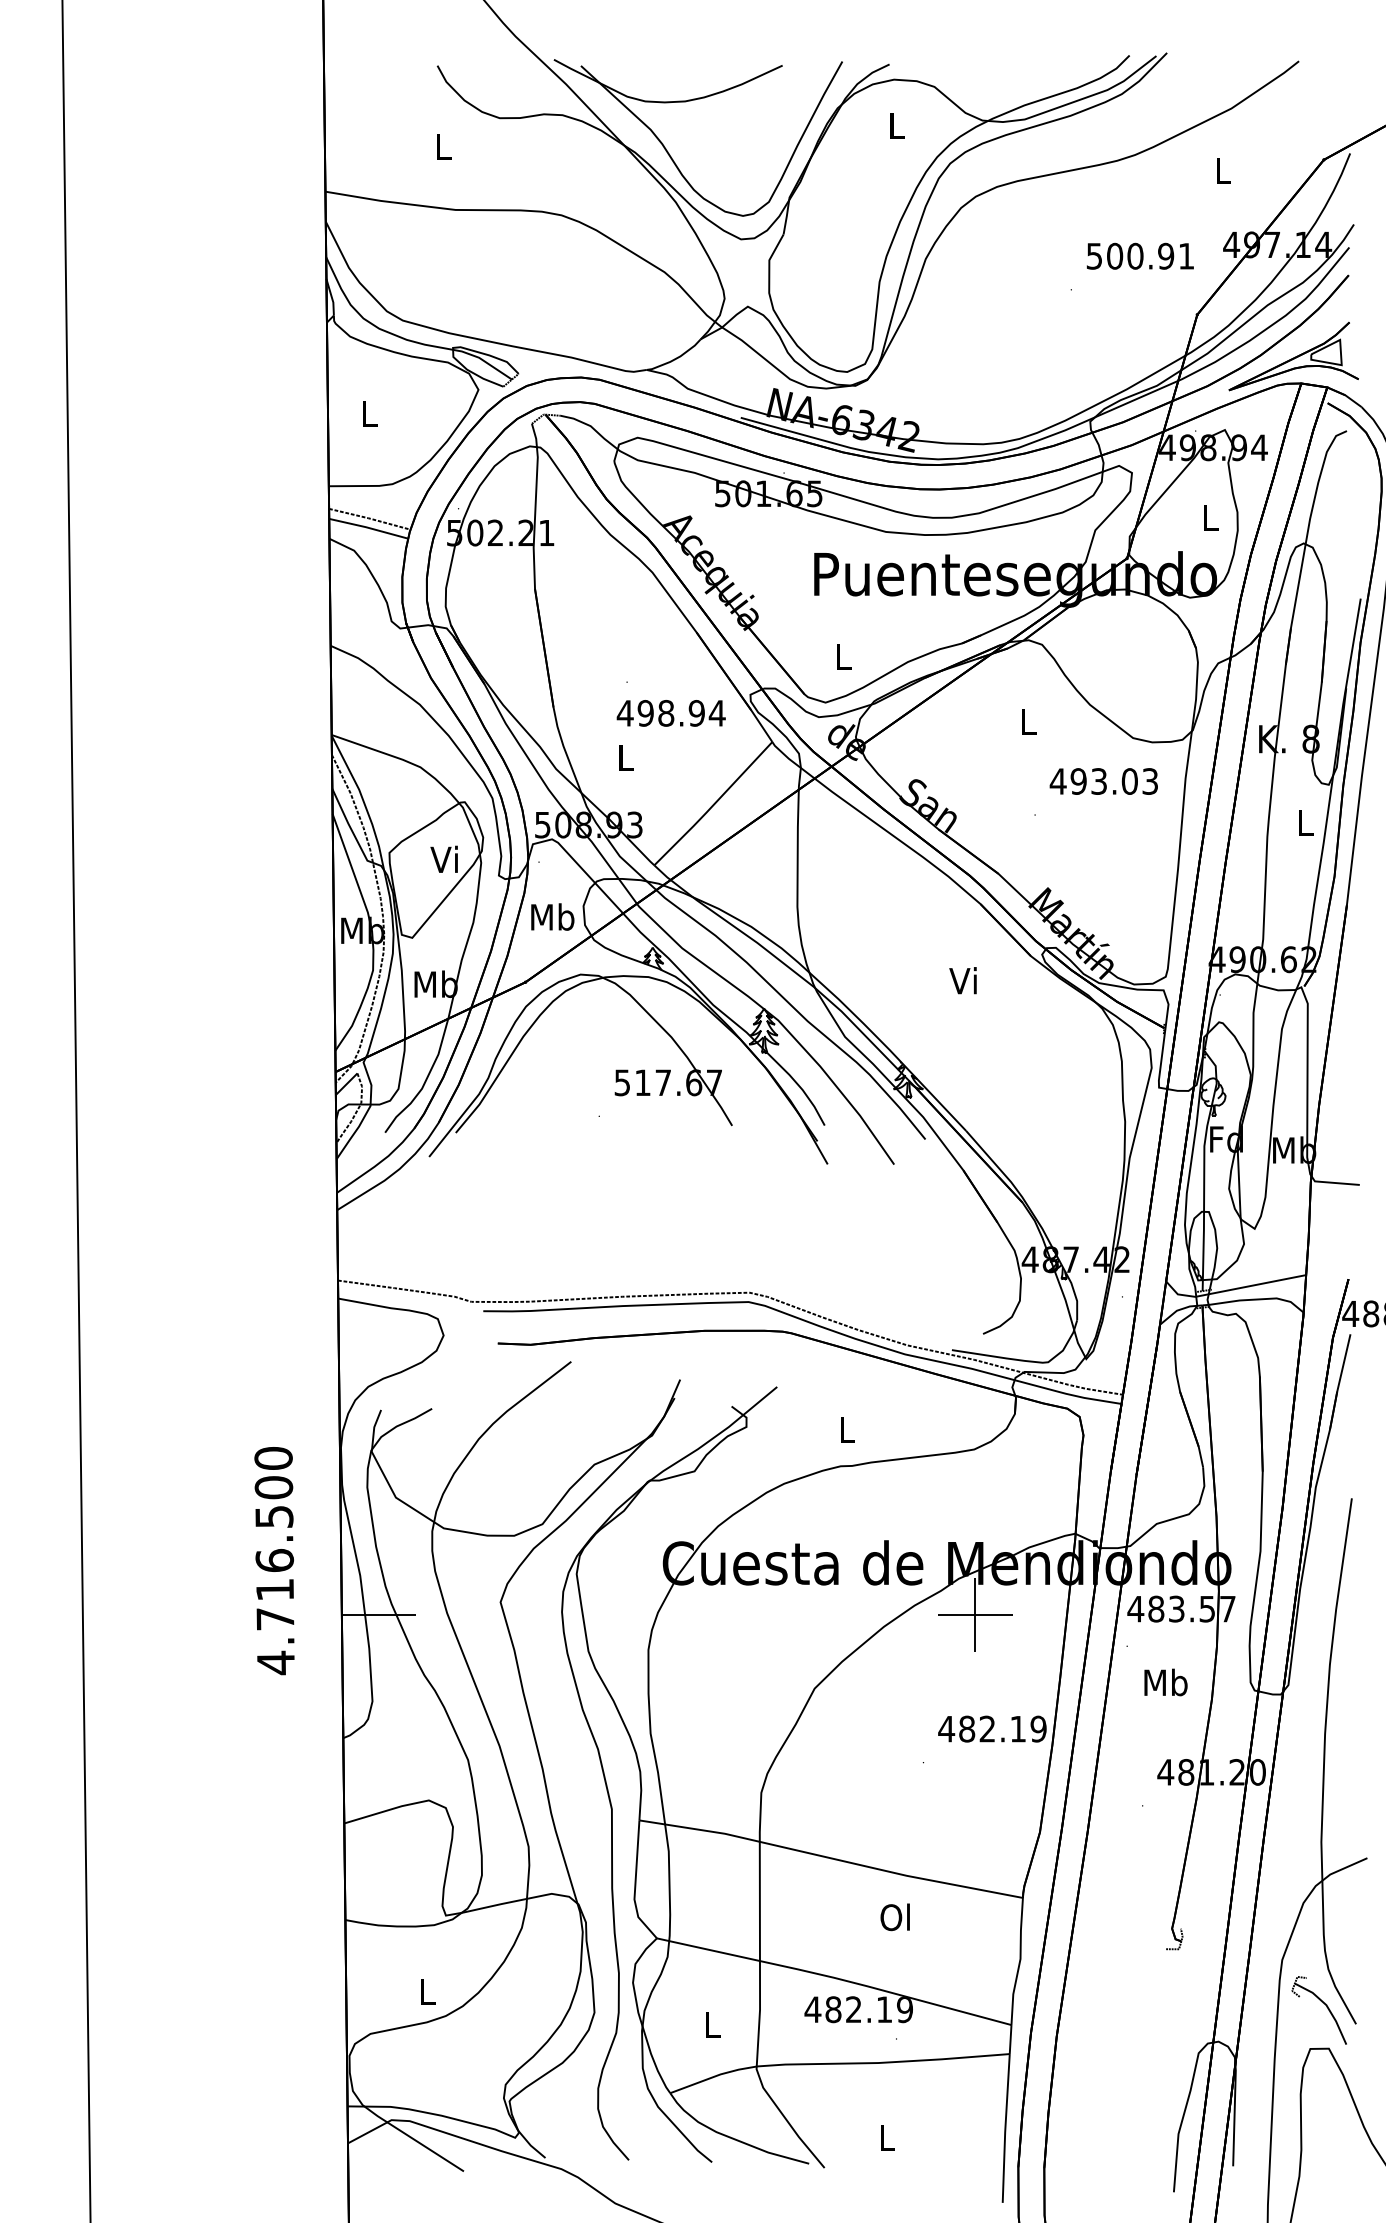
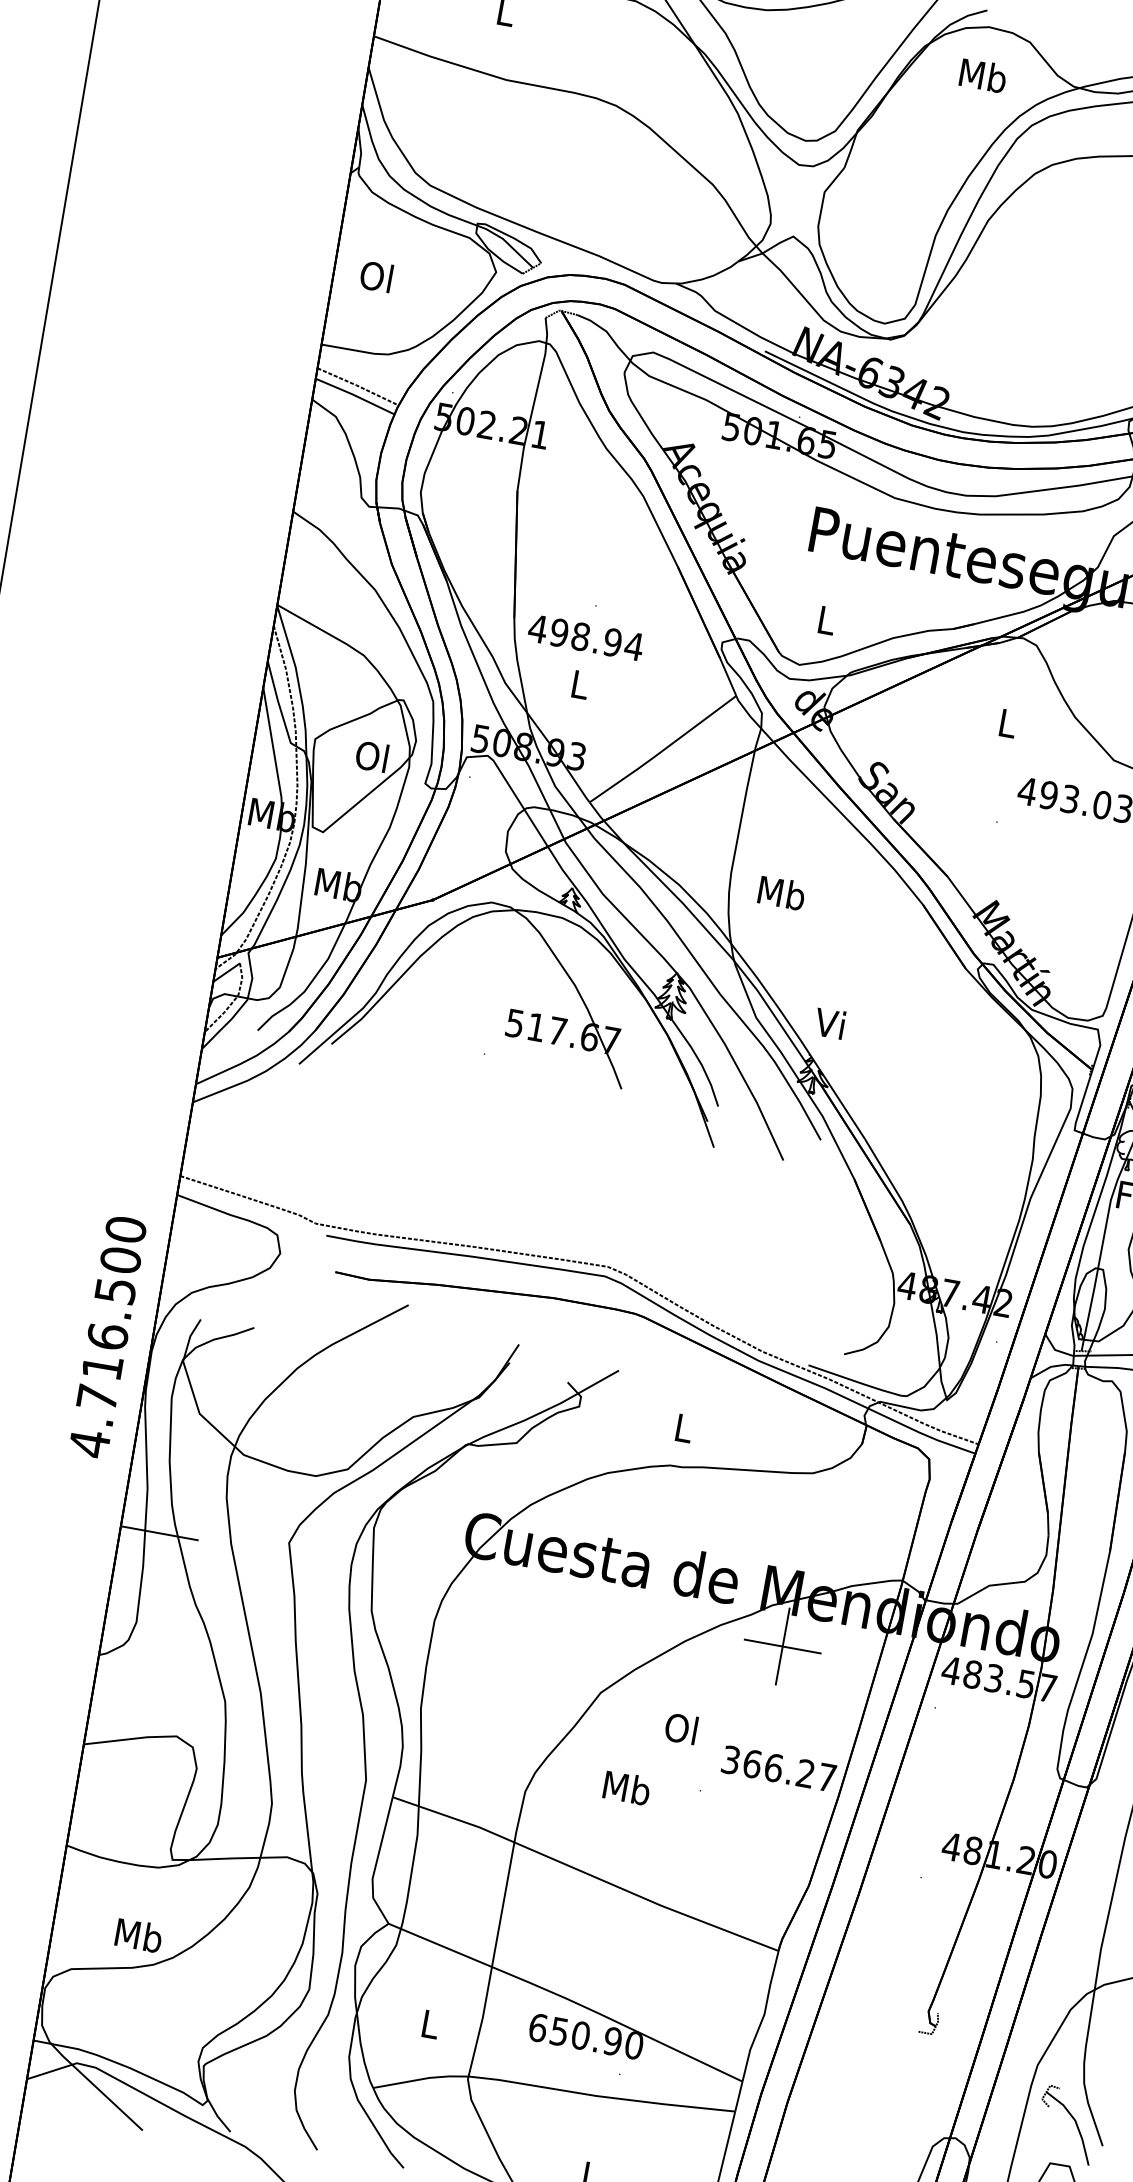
text: (896, 125) -> (983, 75), L -> Mb
text: (367, 413) -> (375, 275), L -> Ol
text: (670, 713) -> (585, 637), moved
text: (444, 859) -> (371, 756), Vi -> Ol
text: (552, 916) -> (781, 892), moved
text: (962, 980) -> (829, 1023), moved
text: (274, 1561) -> (107, 1337), moved
text: (1165, 1682) -> (626, 1787), moved
text: (992, 1728) -> (779, 1768), 482.19 -> 366.27
text: (894, 1917) -> (680, 1728), moved
text: (427, 1991) -> (138, 1935), L -> Mb
text: (858, 2009) -> (585, 2036), 482.19 -> 650.90

